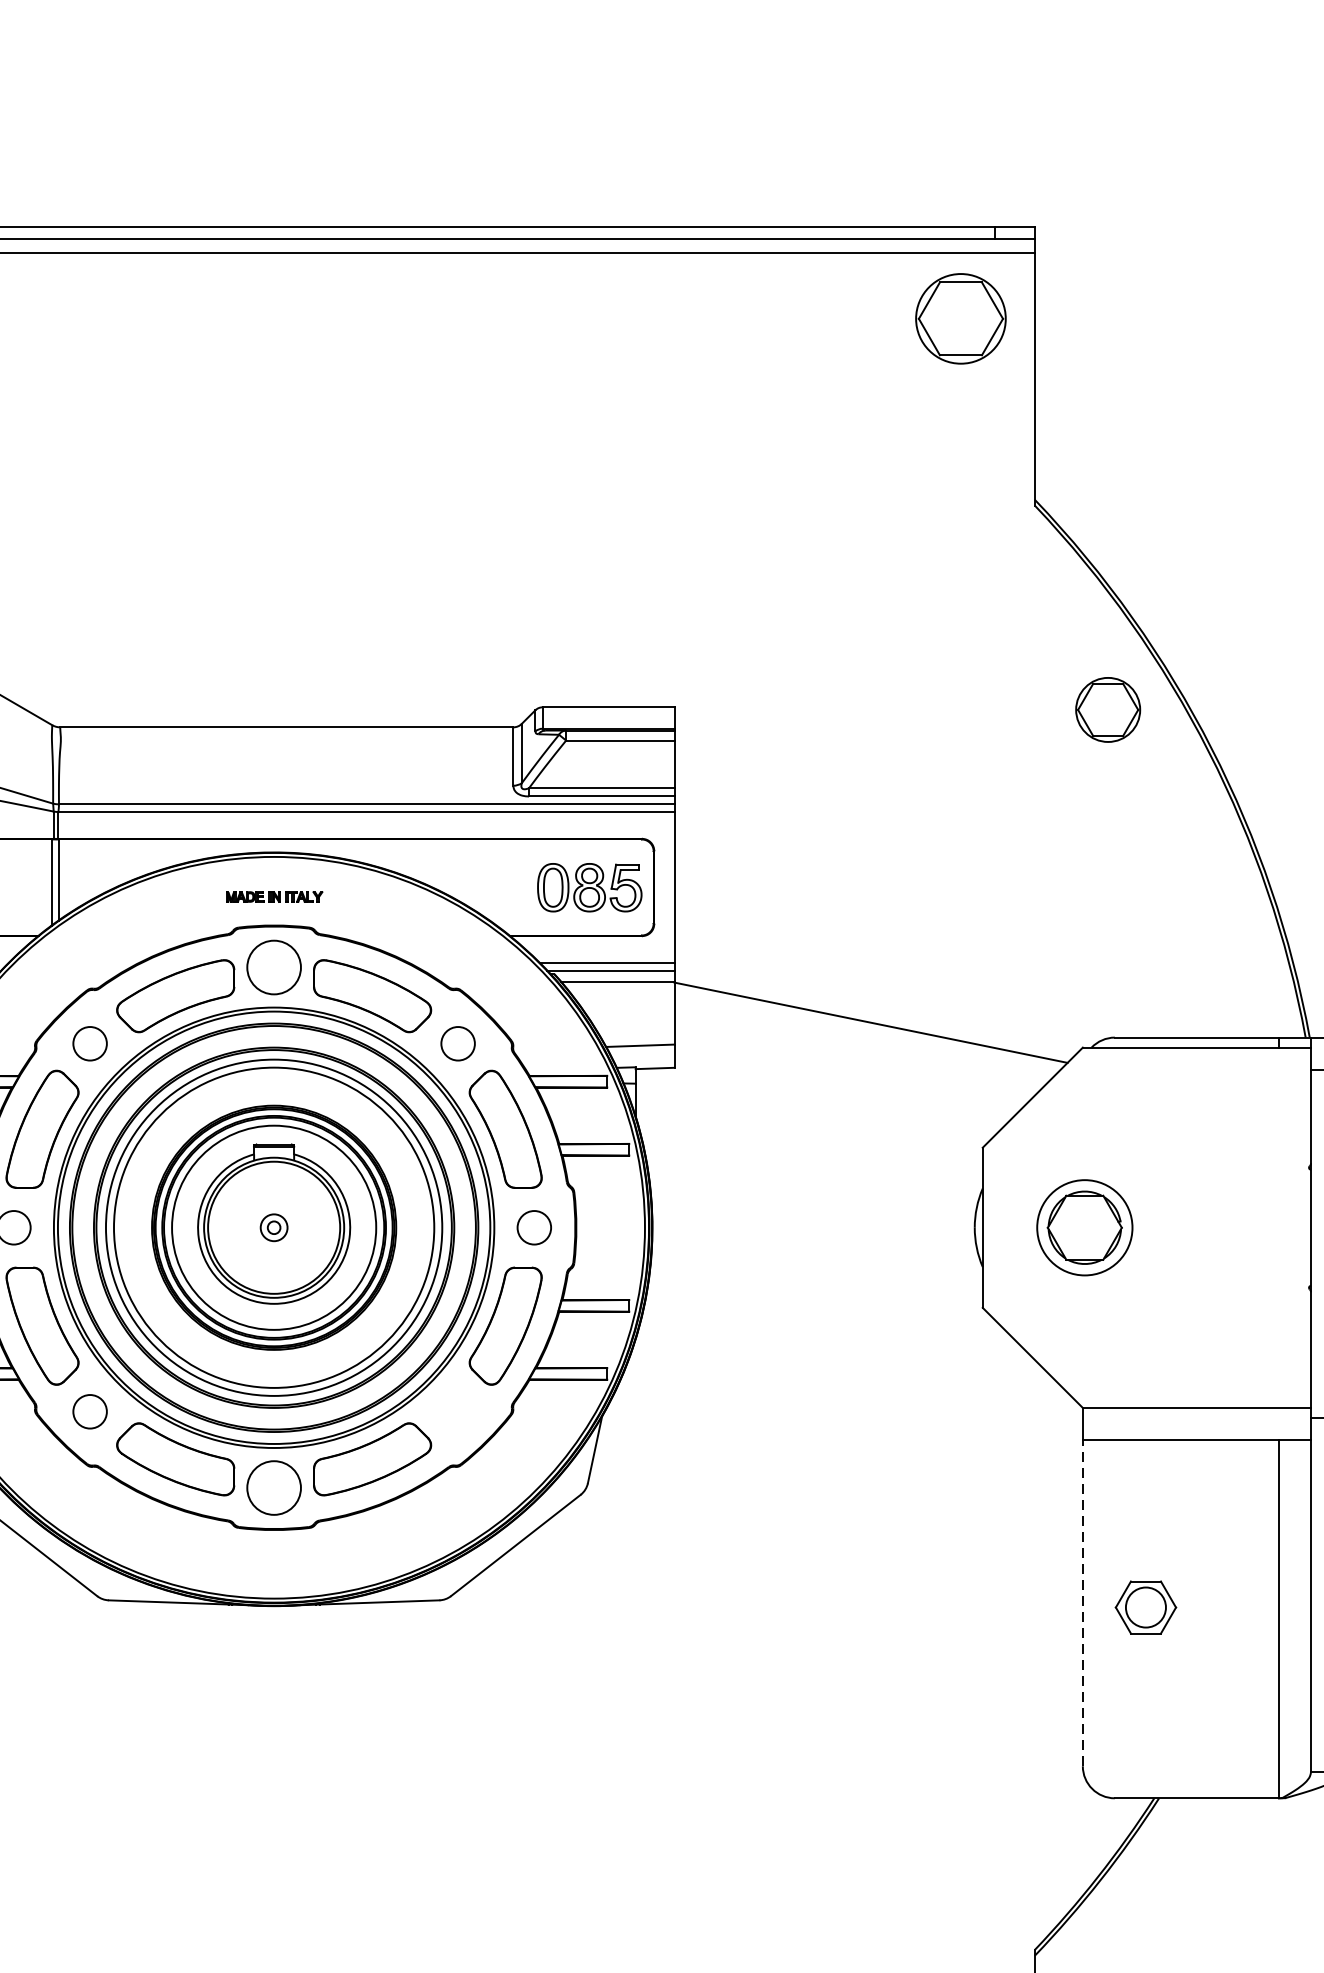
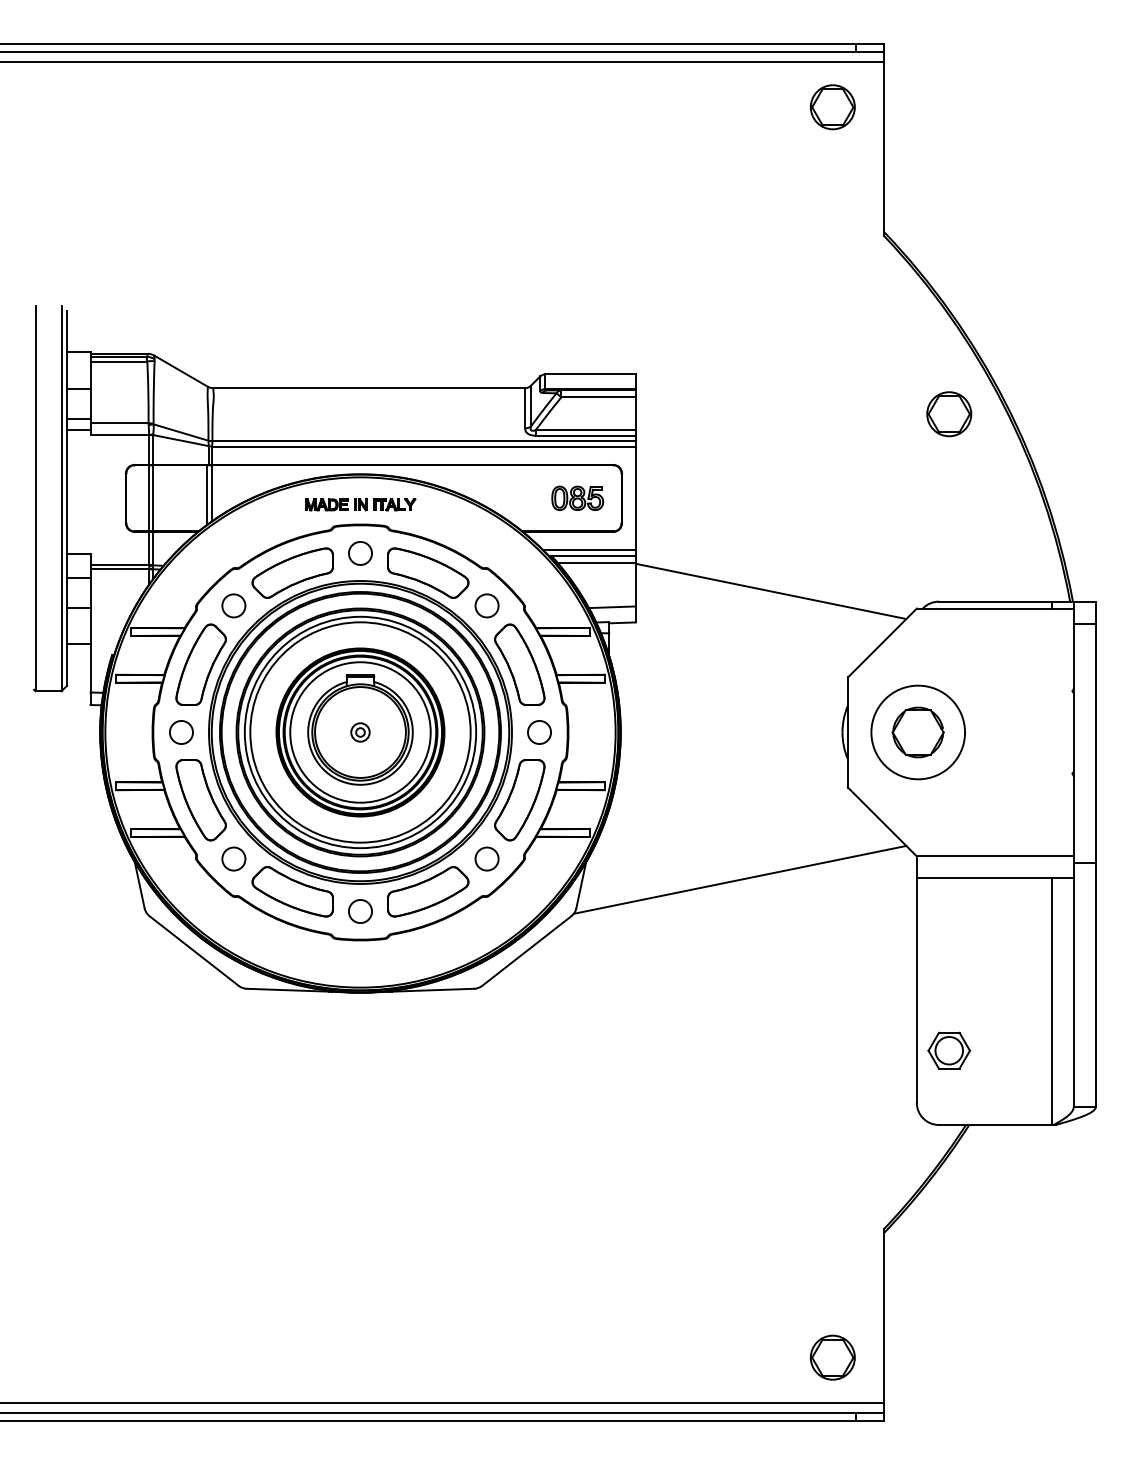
part: (960, 319) -> (832, 107), size x0.71
part: (1108, 710) -> (949, 414), moved
part: (589, 886) -> (577, 497), size x0.71
part: (274, 896) -> (360, 504), size x1.67
circle: (274, 967) -> (360, 553), size x0.62
circle: (1085, 1227) -> (918, 732), size x1.43
circle: (457, 1410) -> (486, 858), added
line: (825, 1441) -> (739, 879), added
circle: (274, 1487) -> (360, 911), size x0.62
line: (1082, 1602) -> (916, 990), dashed -> solid
part: (1146, 1607) -> (949, 1050), moved

